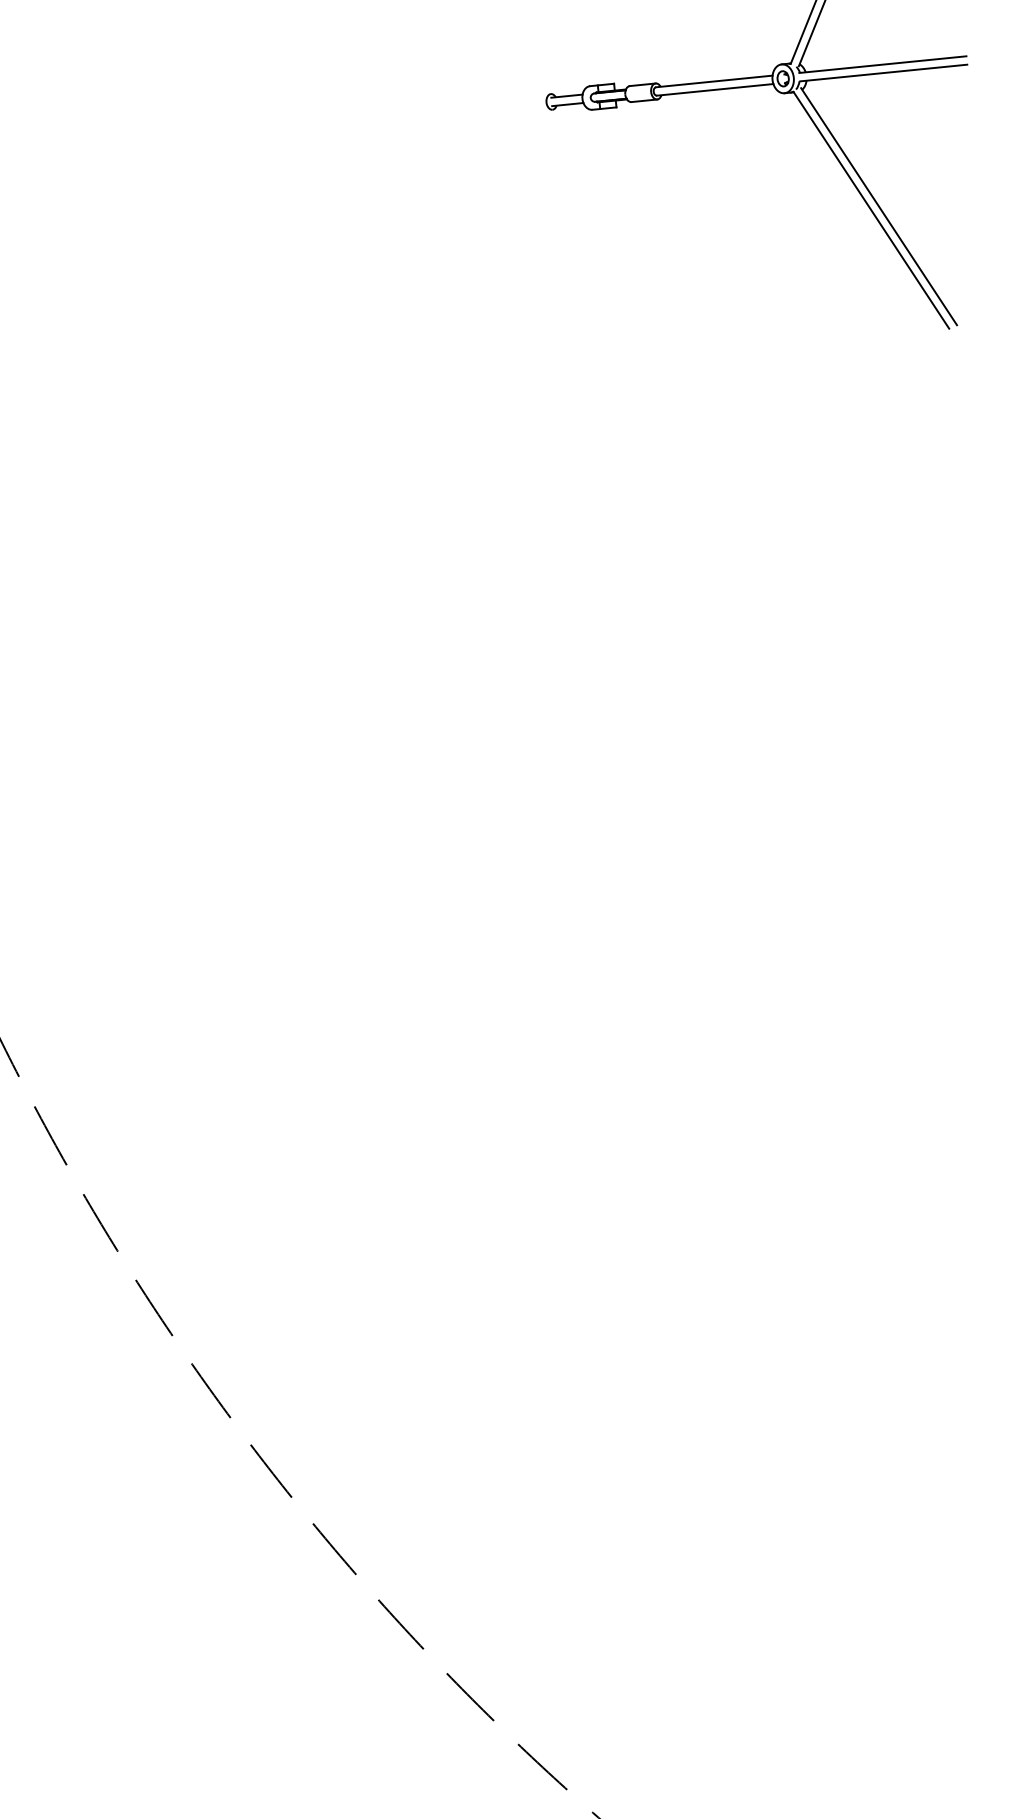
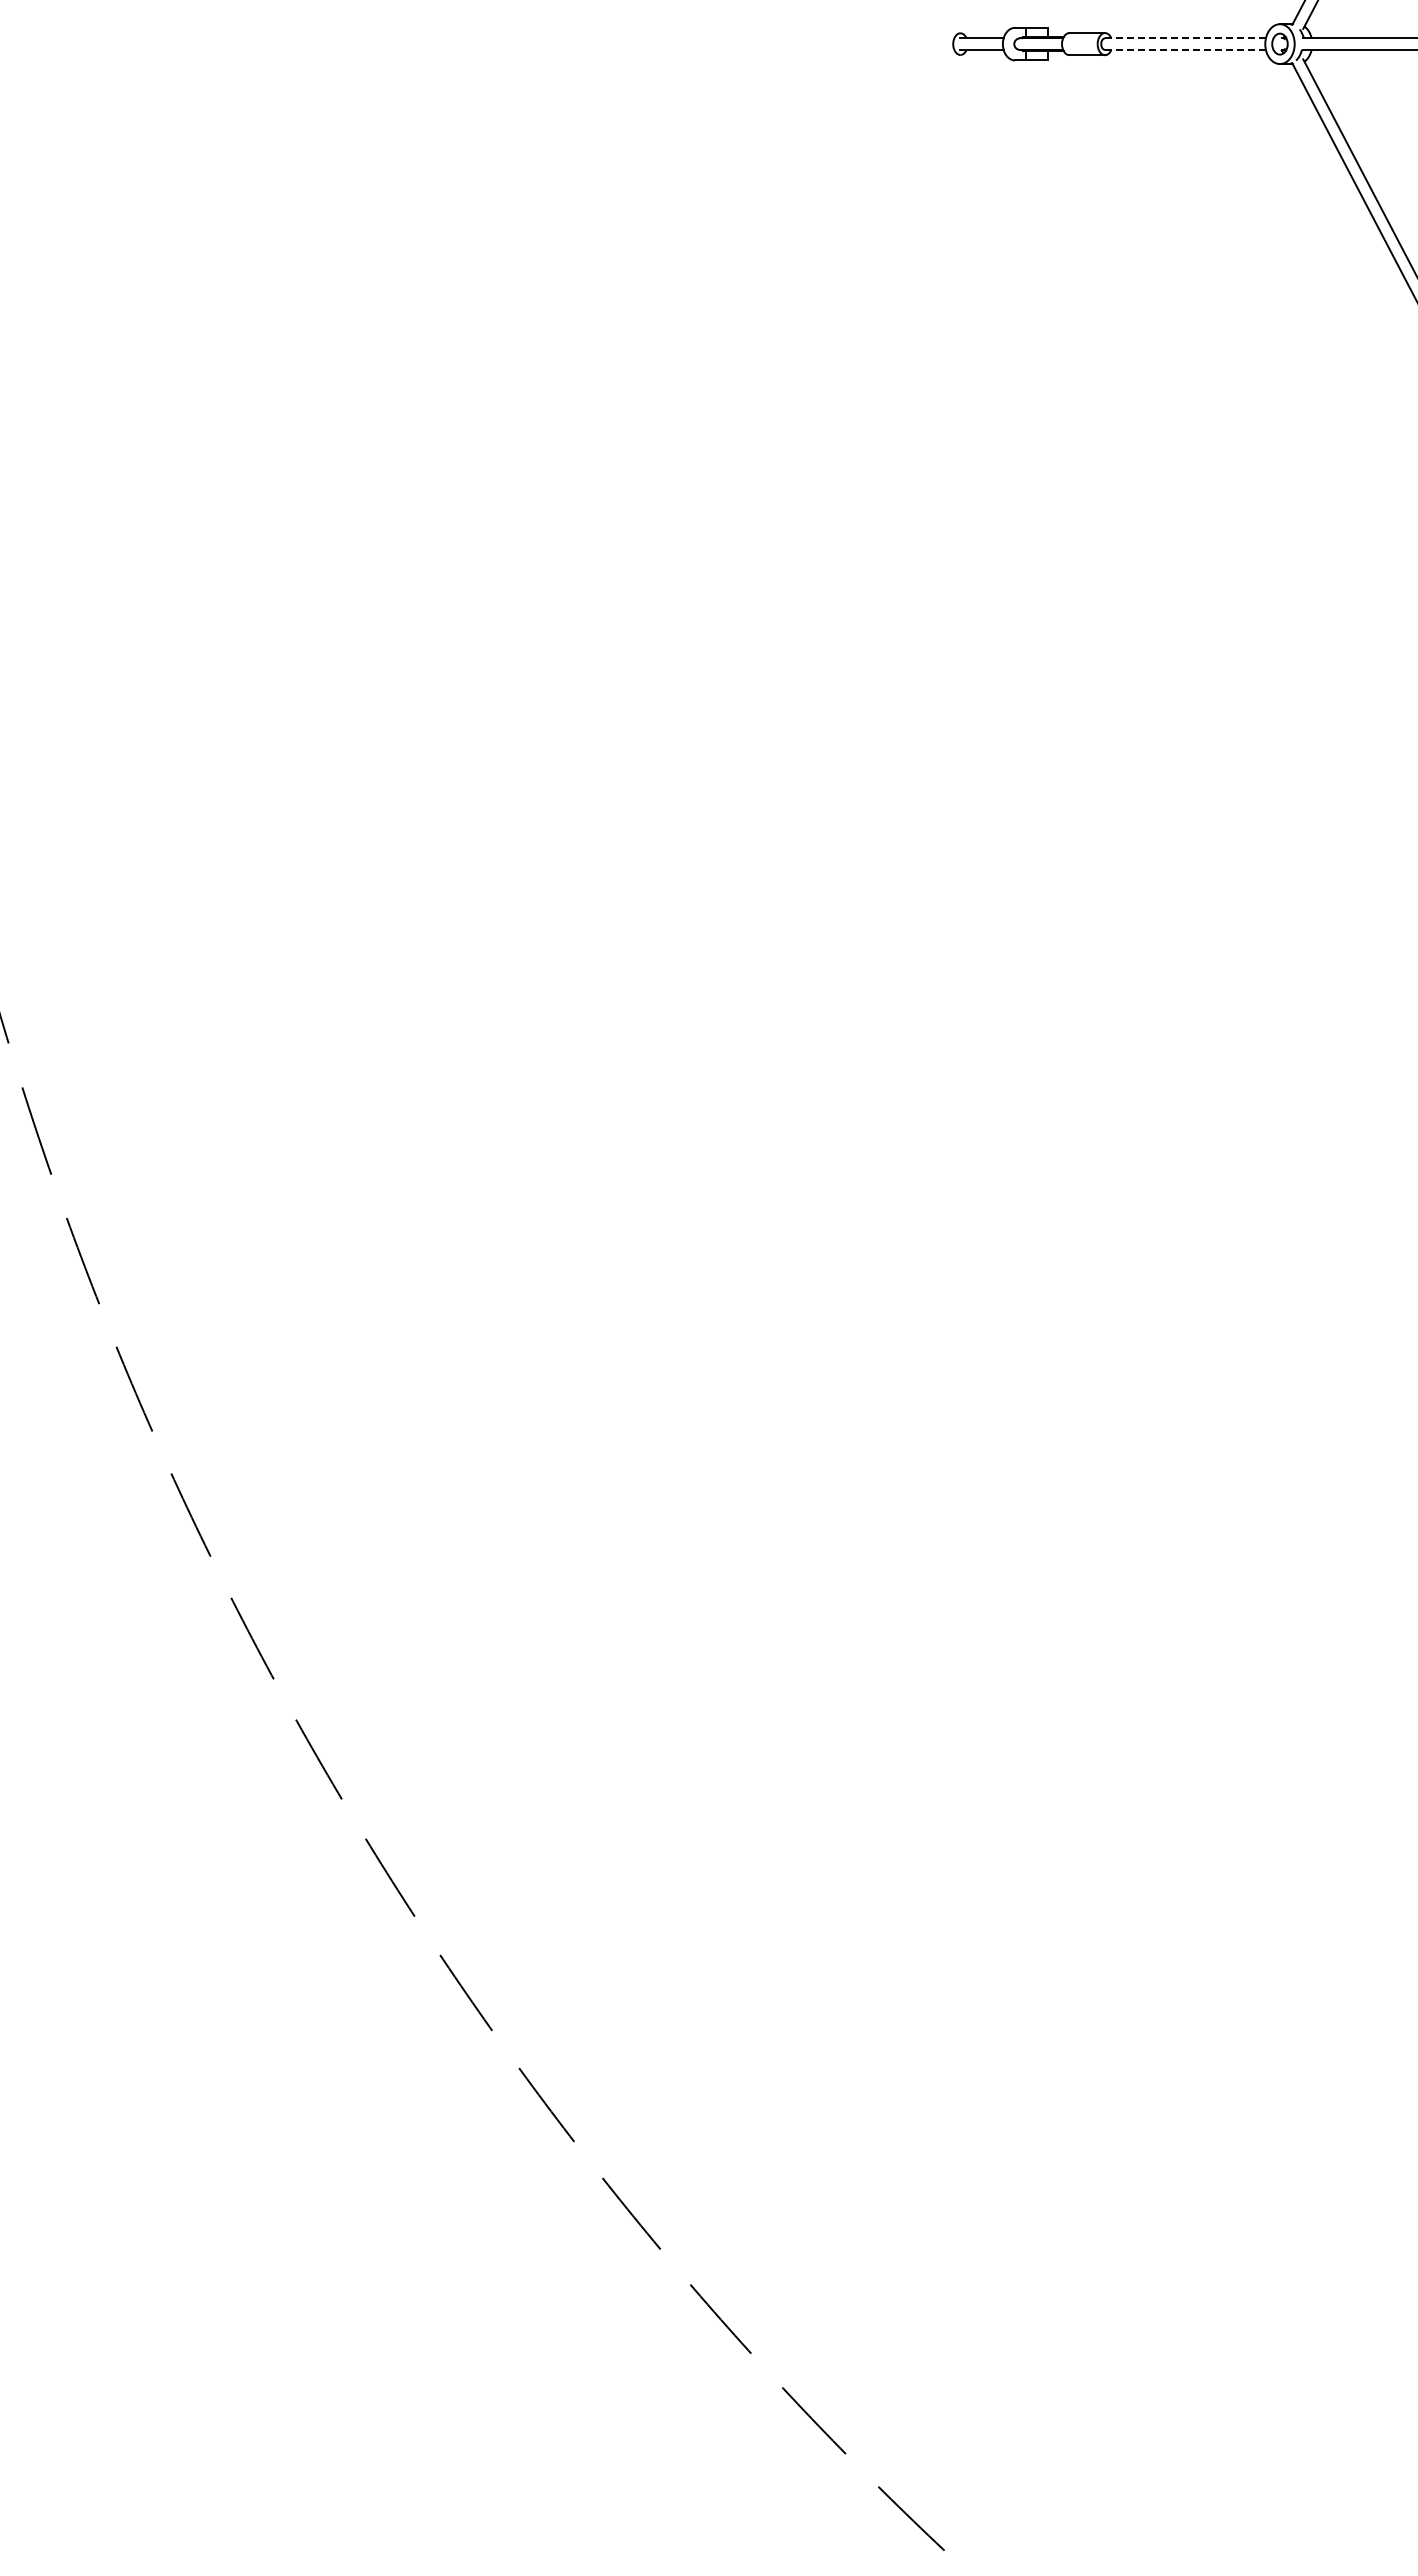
line: (715, 81) -> (1186, 38), solid -> dashed
line: (715, 89) -> (1186, 49), solid -> dashed

